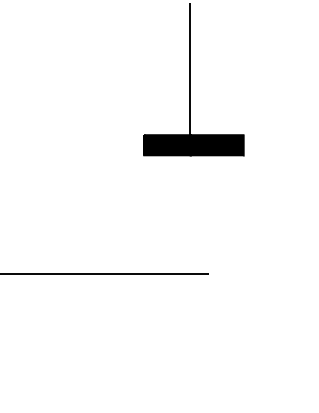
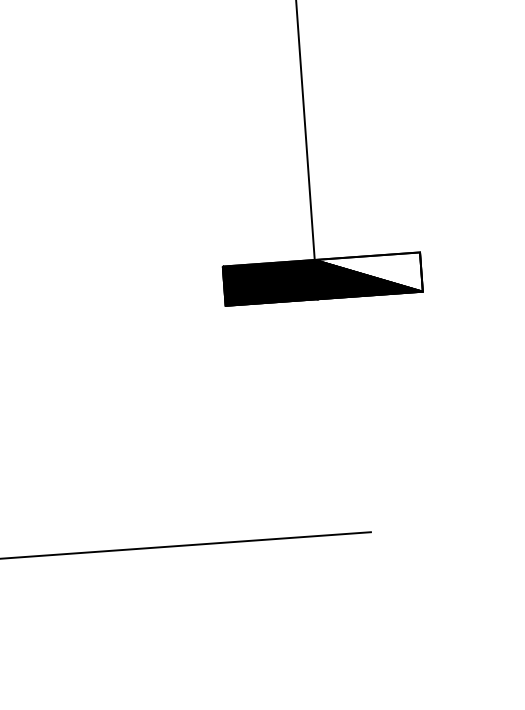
fill: (216, 145) -> (367, 276), removed

